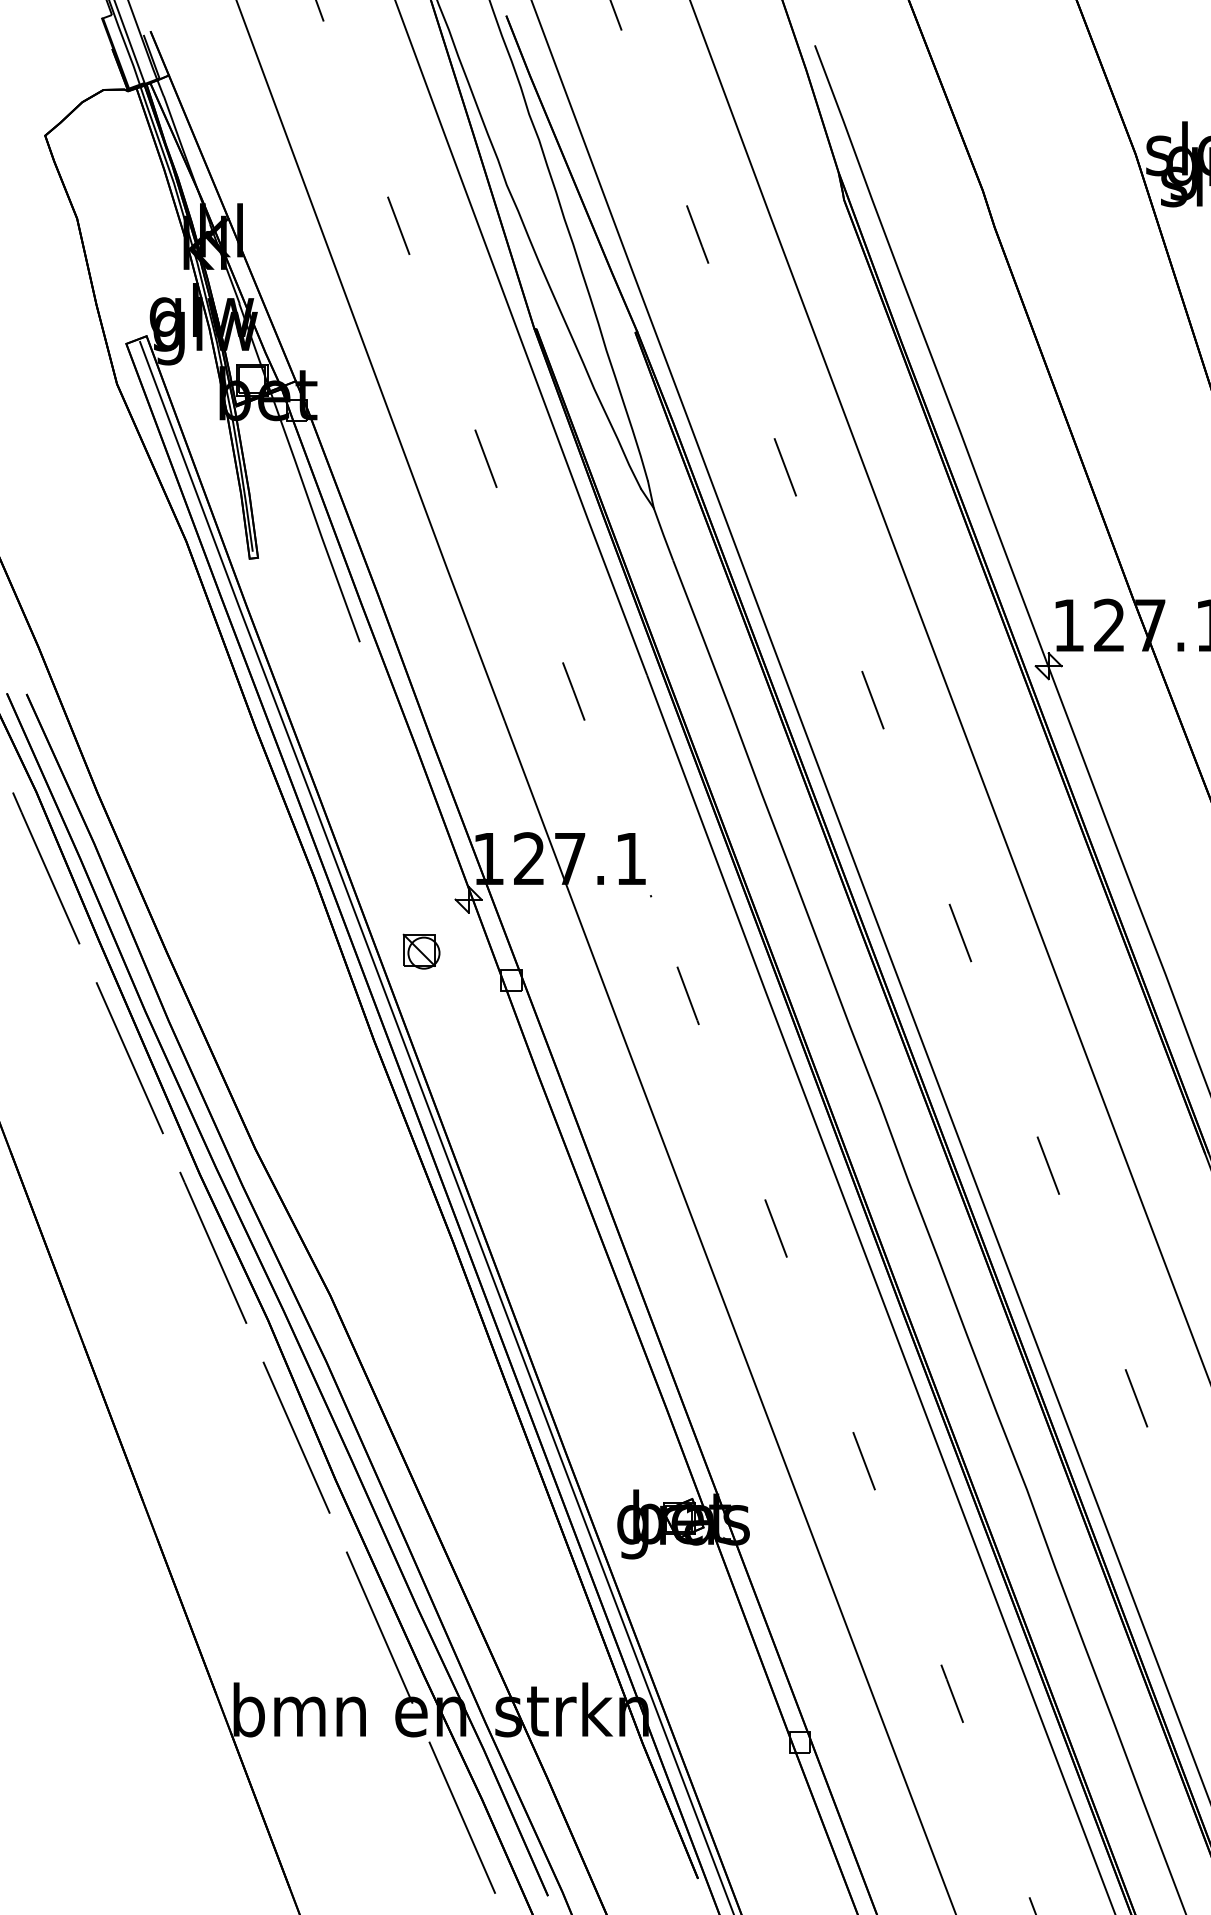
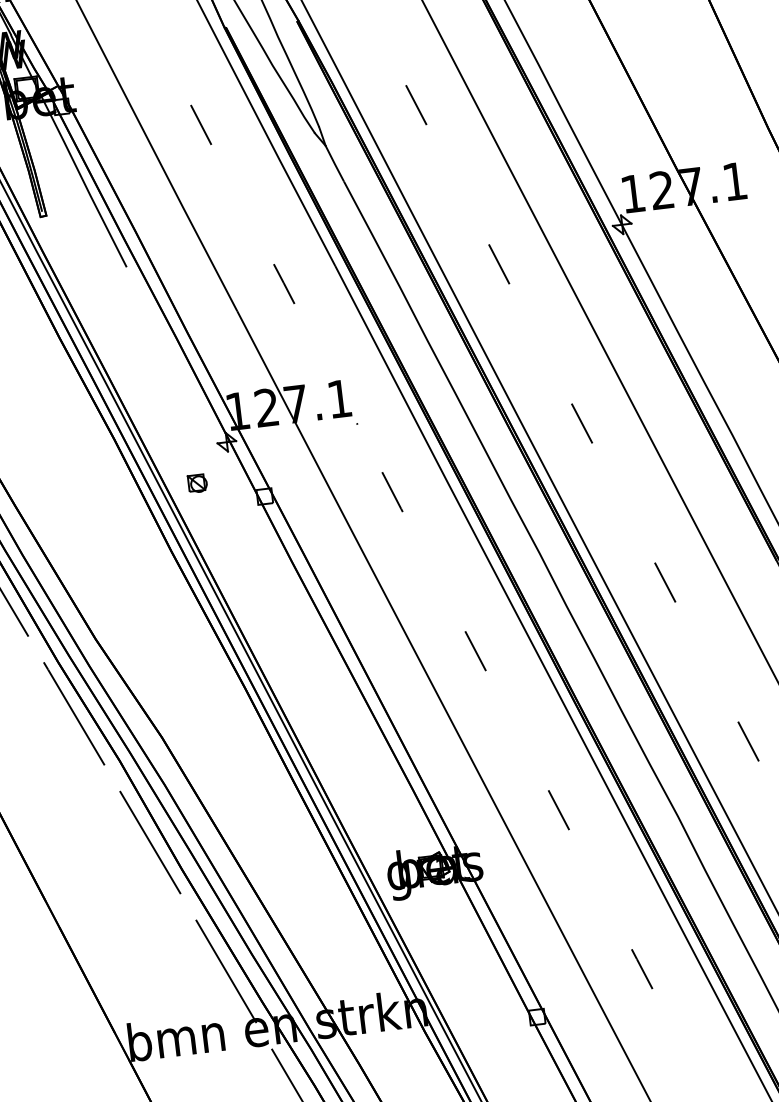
part: (421, 951) -> (197, 483), size x0.7

